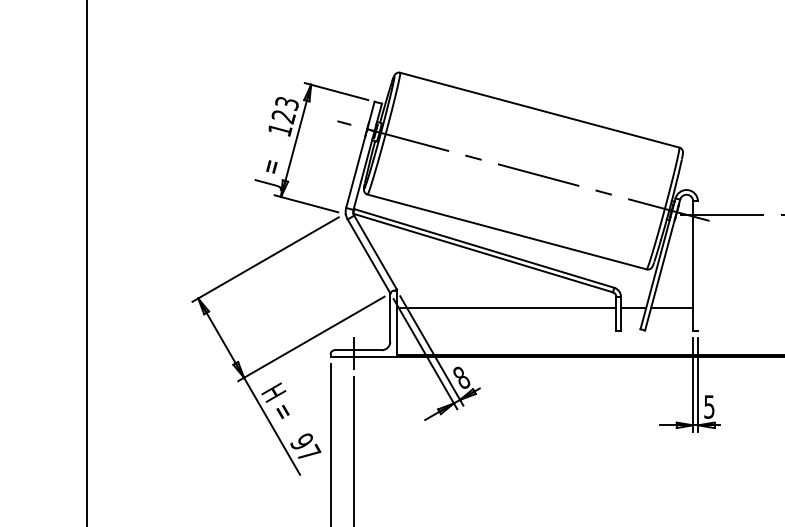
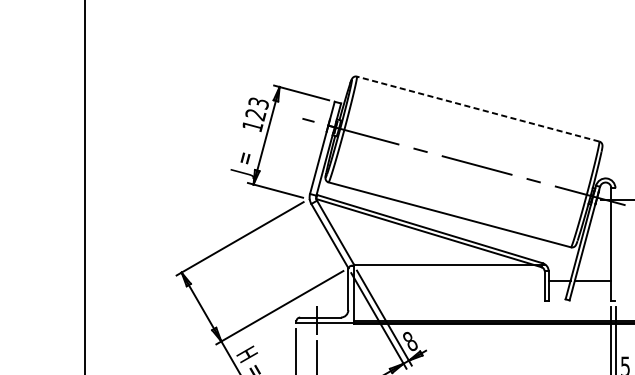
line: (539, 110) -> (477, 109), solid -> dashed
line: (506, 307) -> (449, 264), moved

